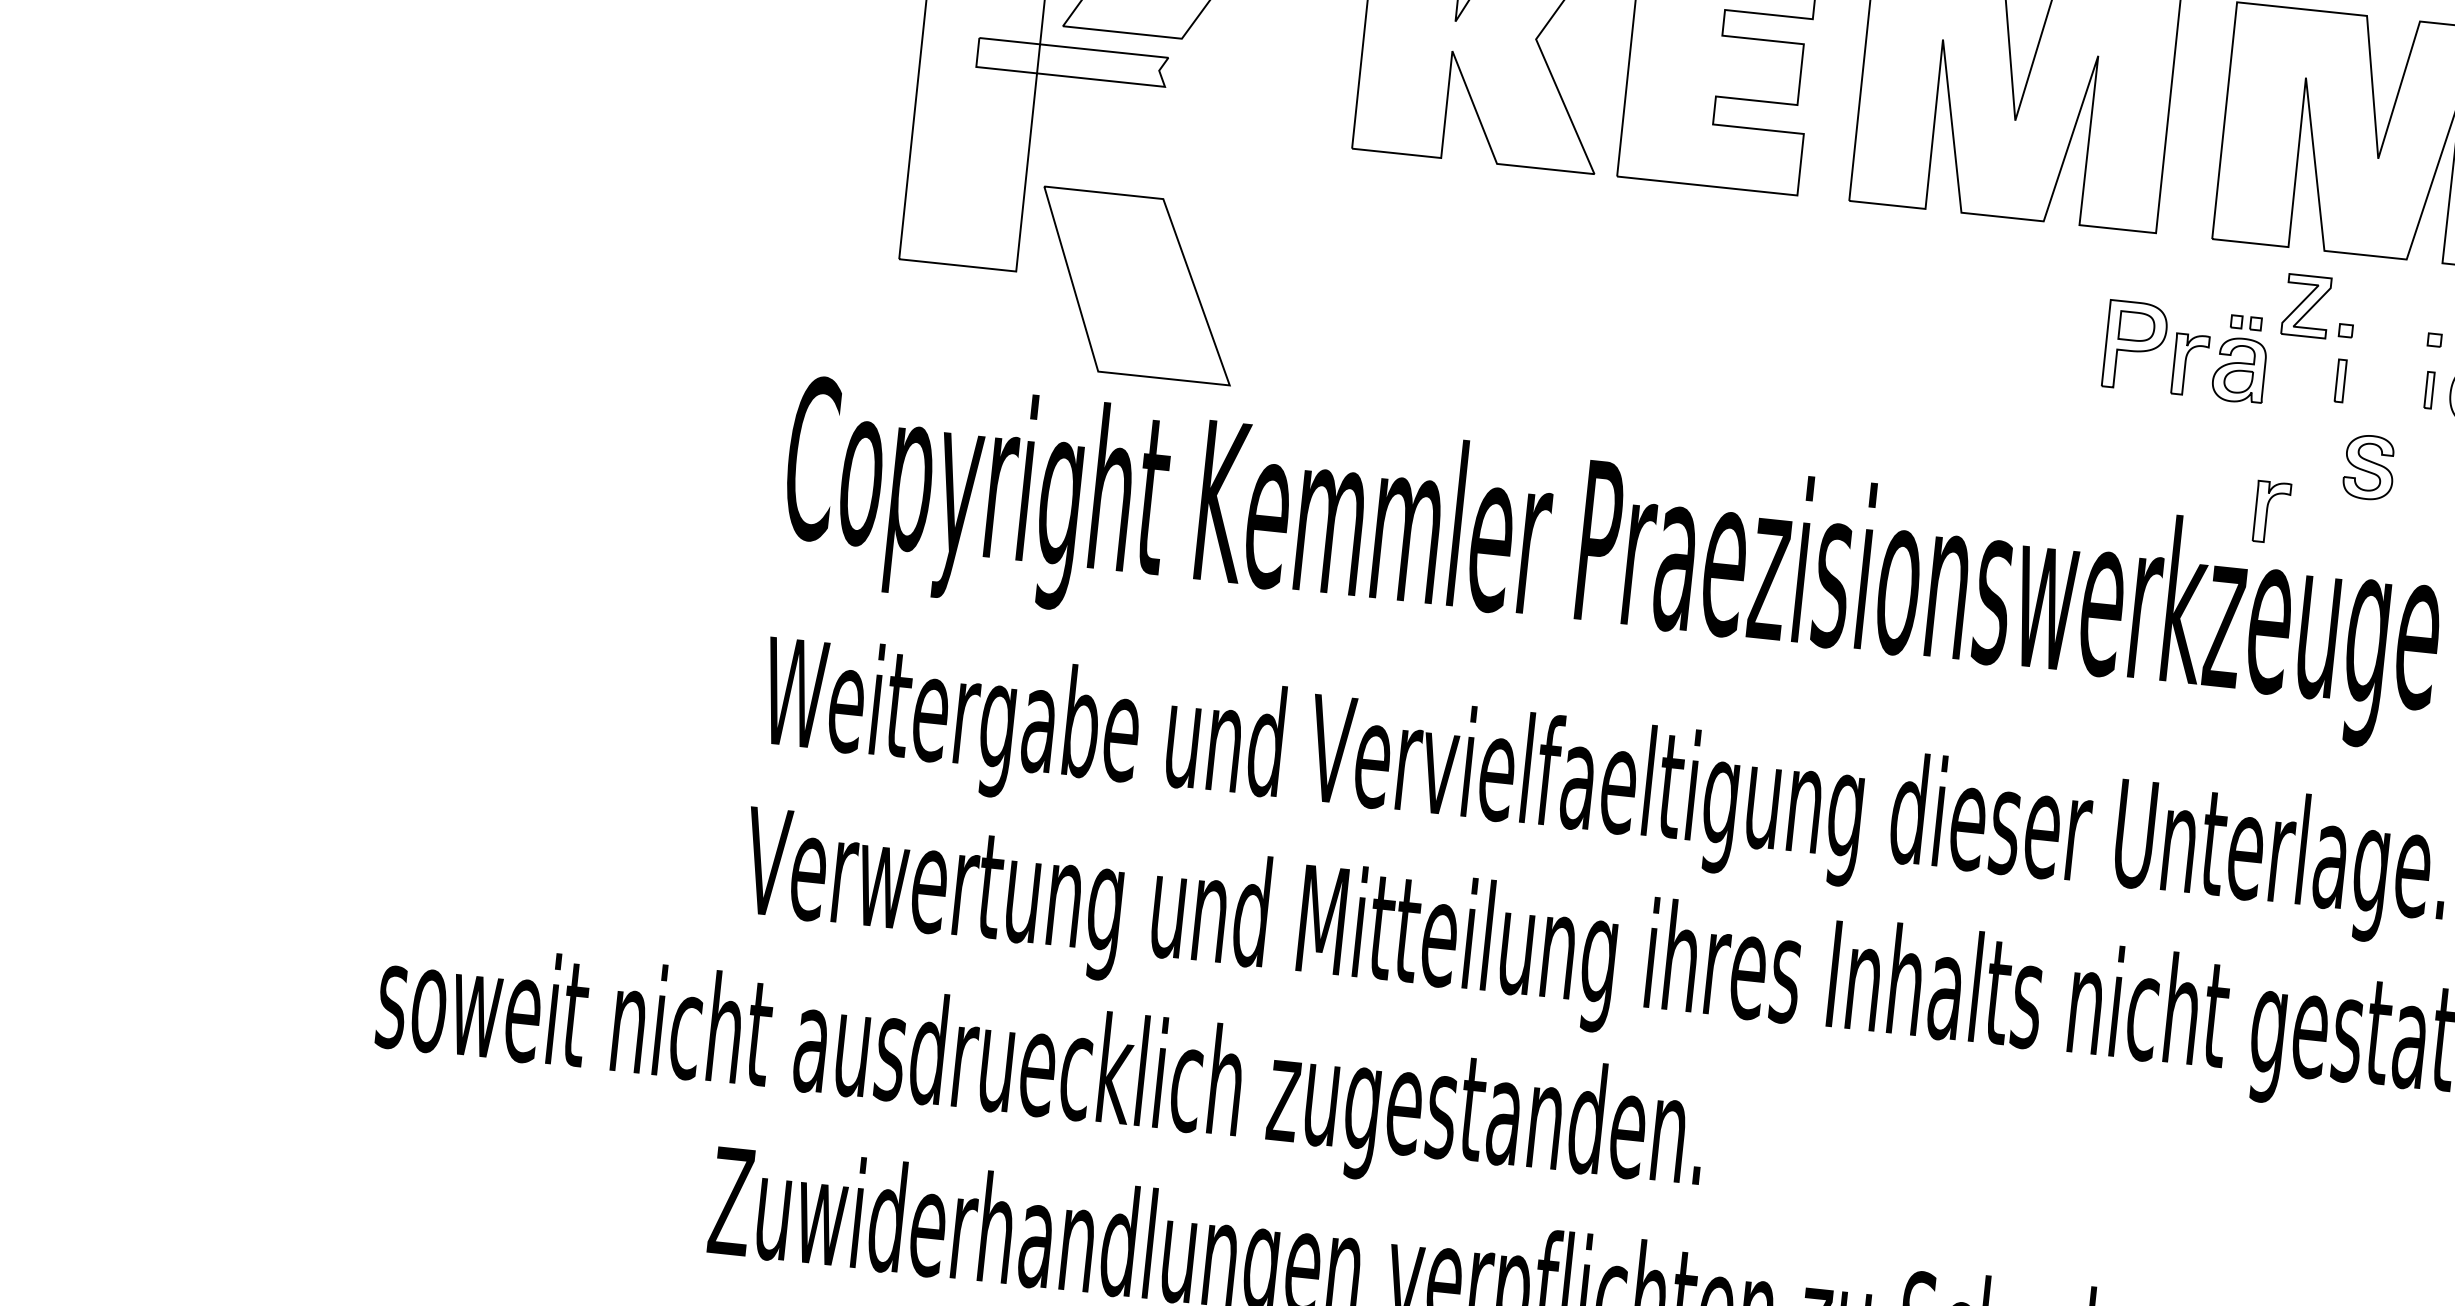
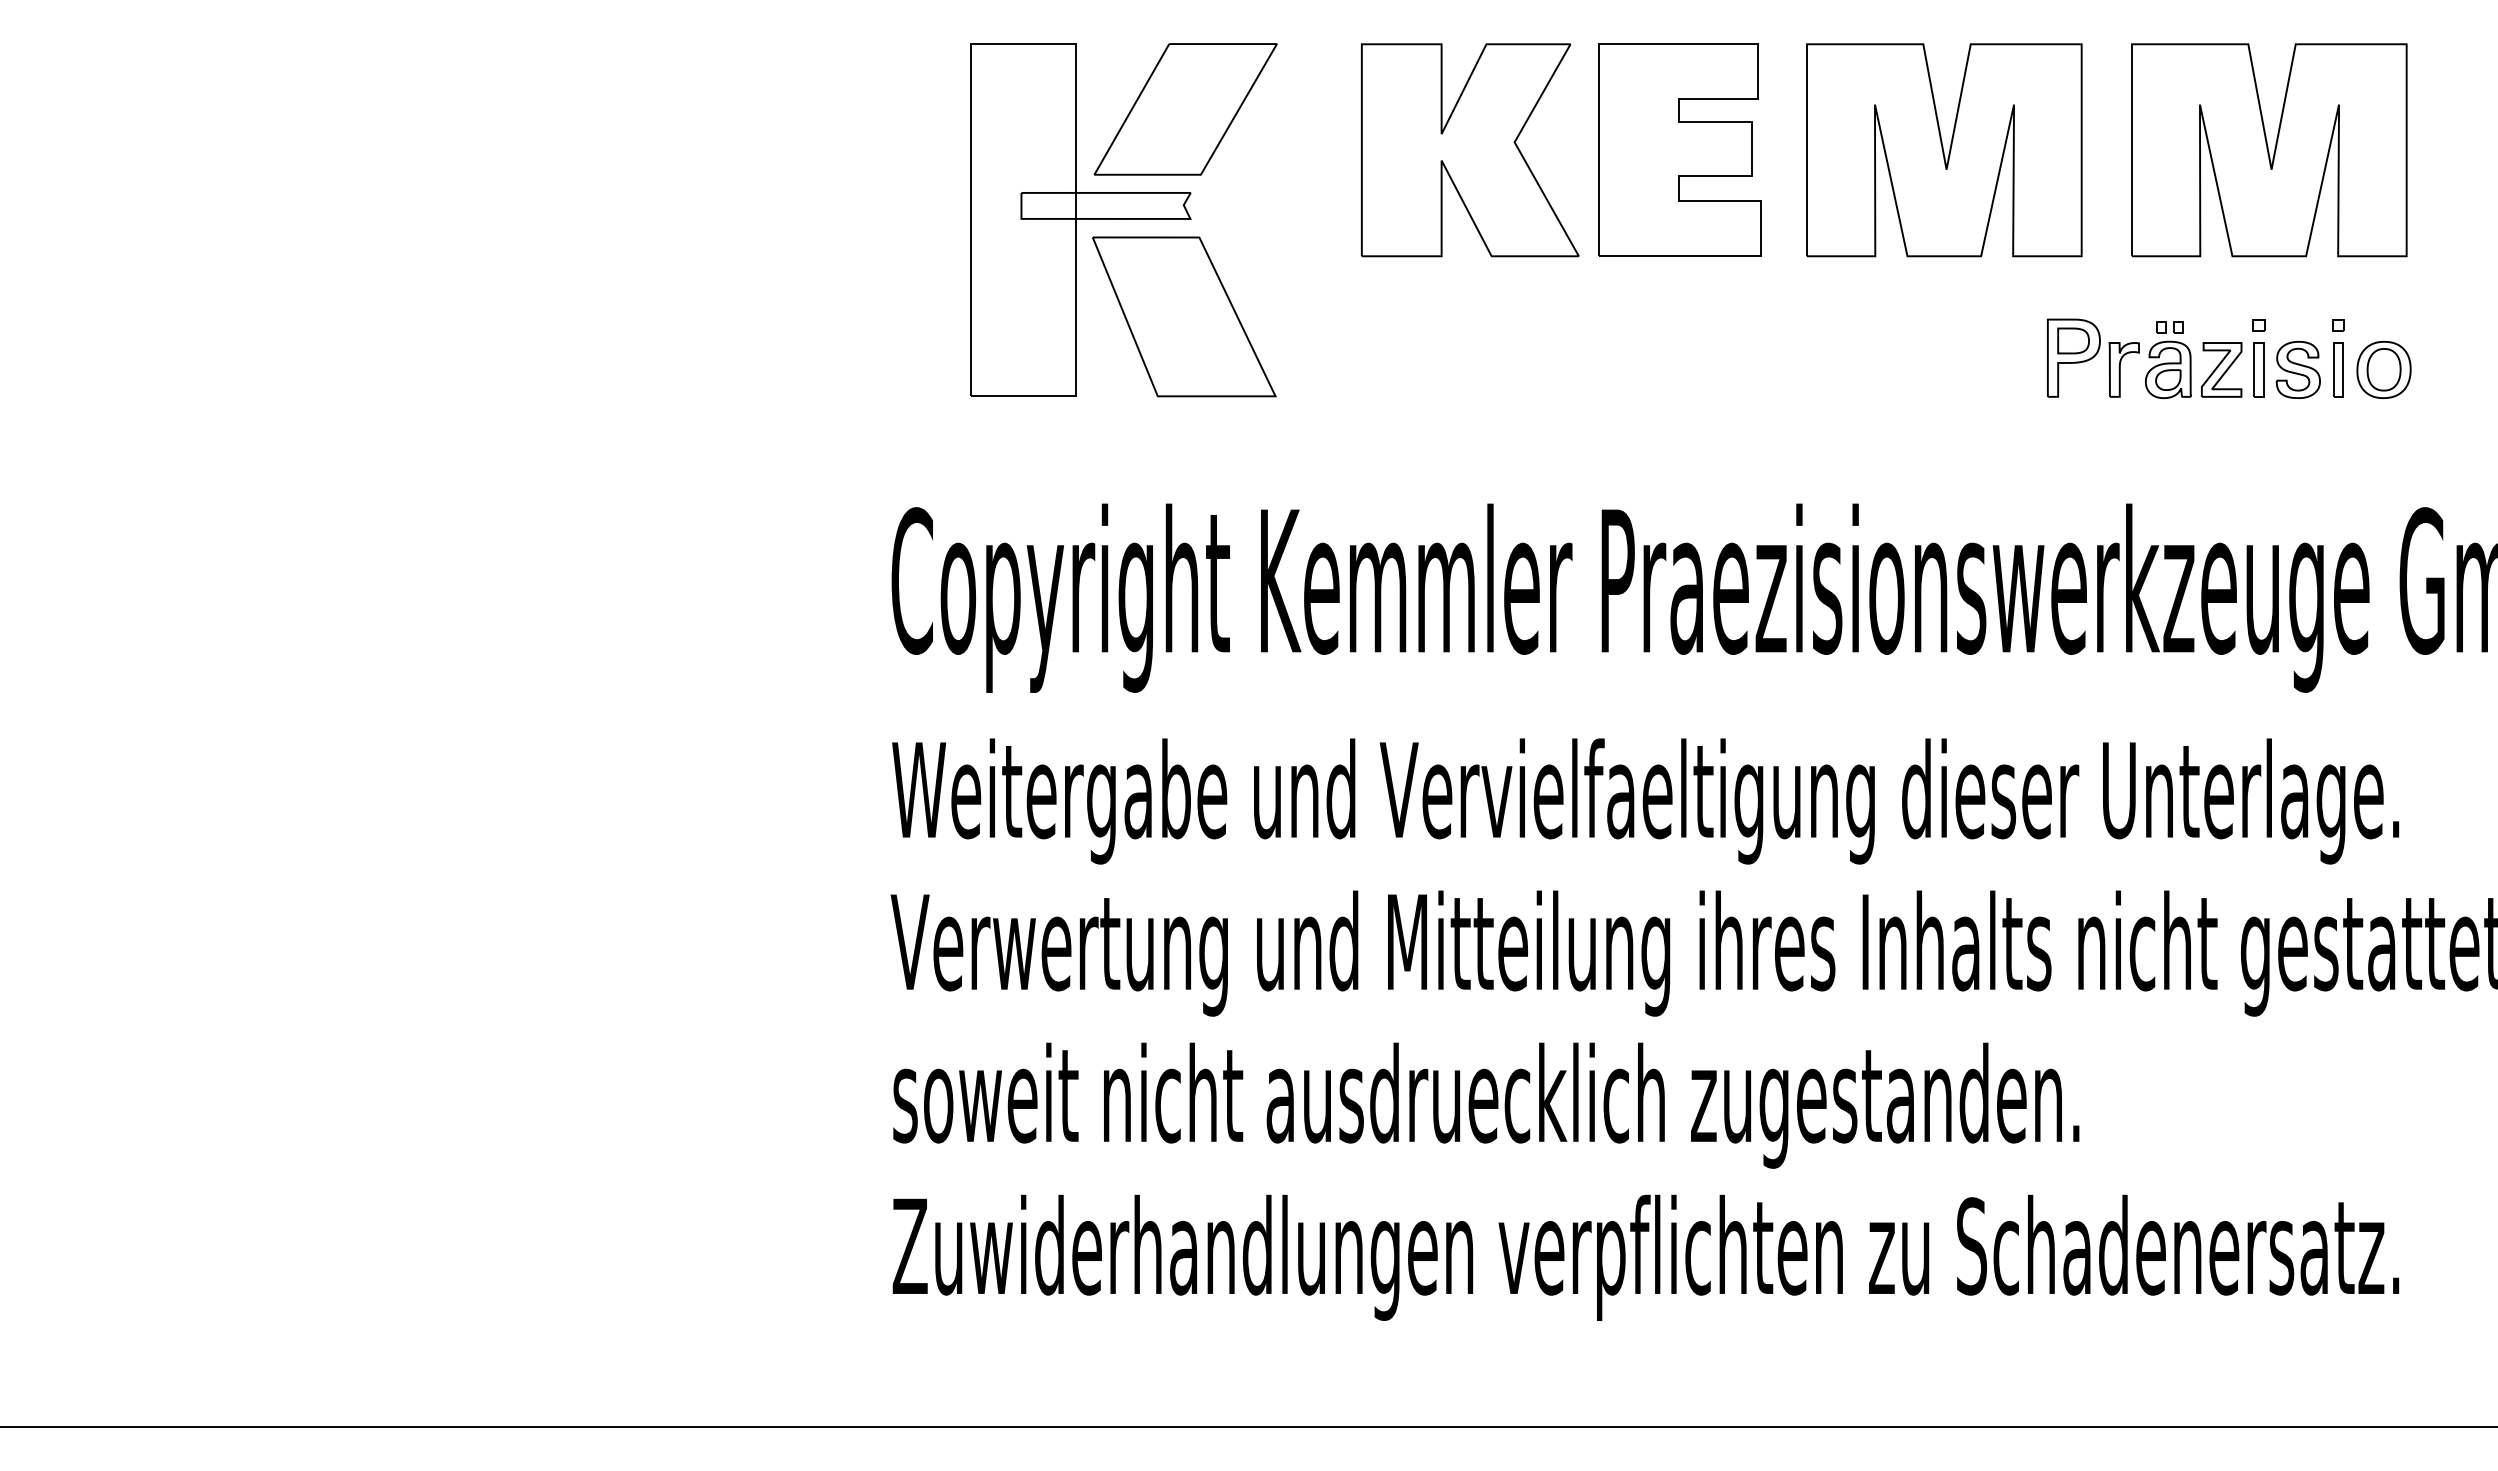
part: (1137, 285) -> (1184, 316), moved
part: (2306, 305) -> (2221, 369), moved
part: (2340, 380) -> (2258, 369), size x1.43
part: (2429, 389) -> (2338, 369), size x1.67
part: (2368, 466) -> (2297, 369), moved
part: (2271, 512) -> (2209, 492), removed
text: (1040, 1074) -> (1486, 1105), moved

